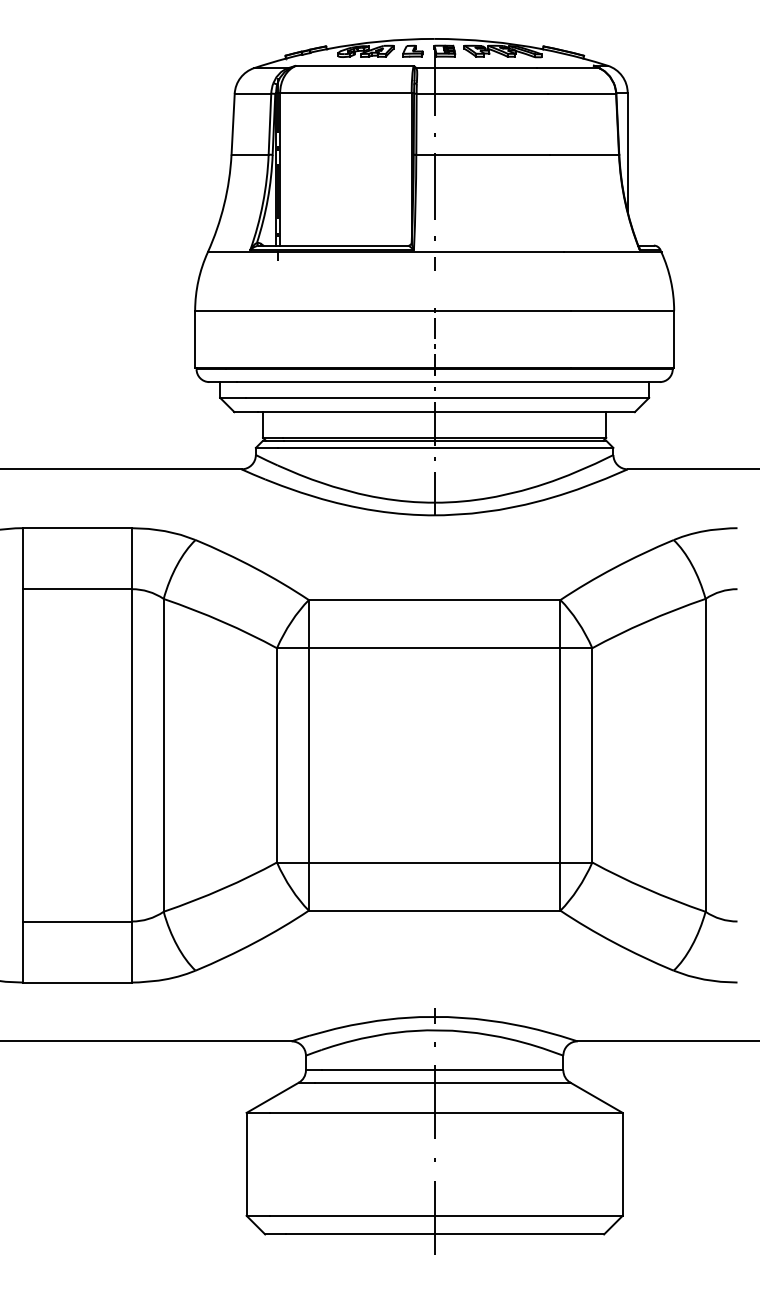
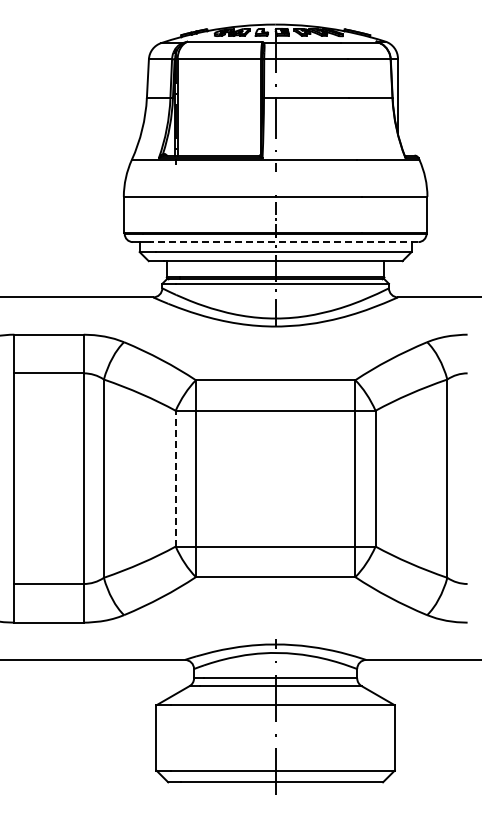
line: (447, 382) -> (283, 242), solid -> dashed
line: (276, 755) -> (175, 478), solid -> dashed

